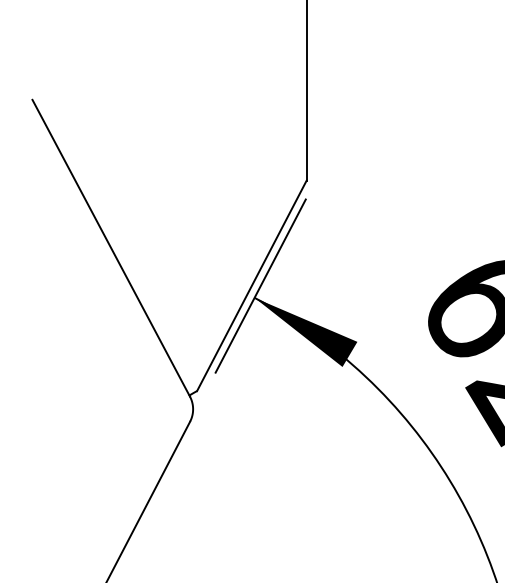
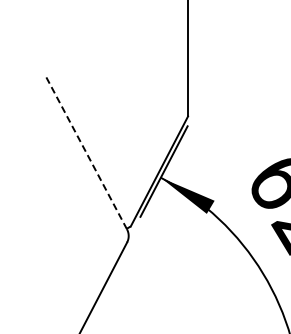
line: (110, 247) -> (85, 151), solid -> dashed

